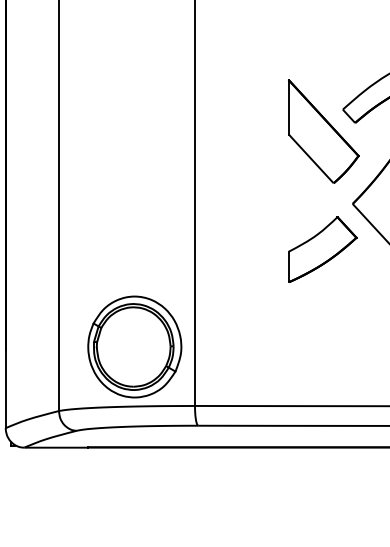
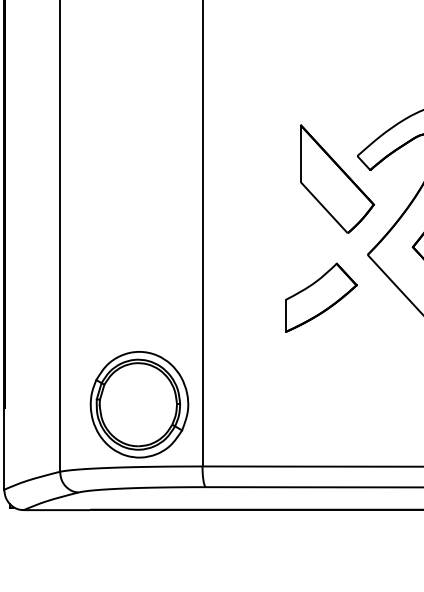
part: (322, 249) -> (321, 297), moved

